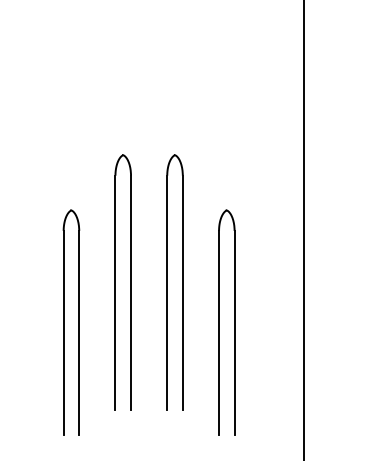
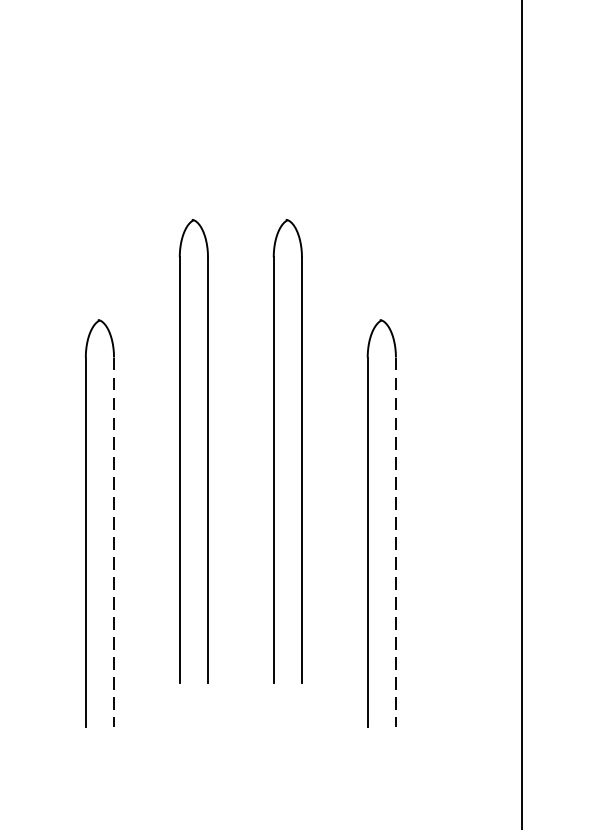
line: (79, 332) -> (114, 541), solid -> dashed
line: (234, 332) -> (395, 541), solid -> dashed

